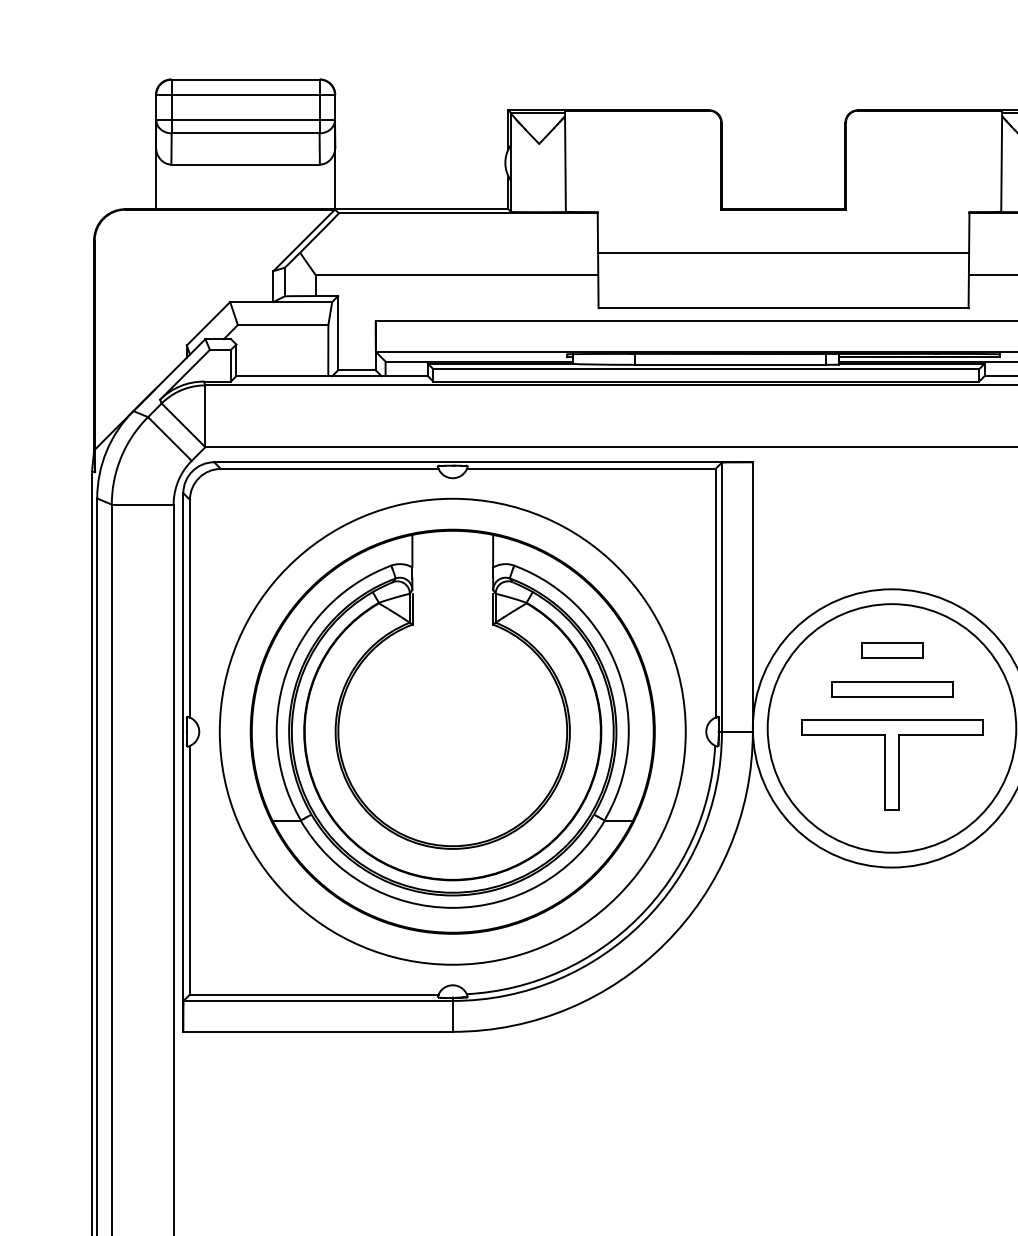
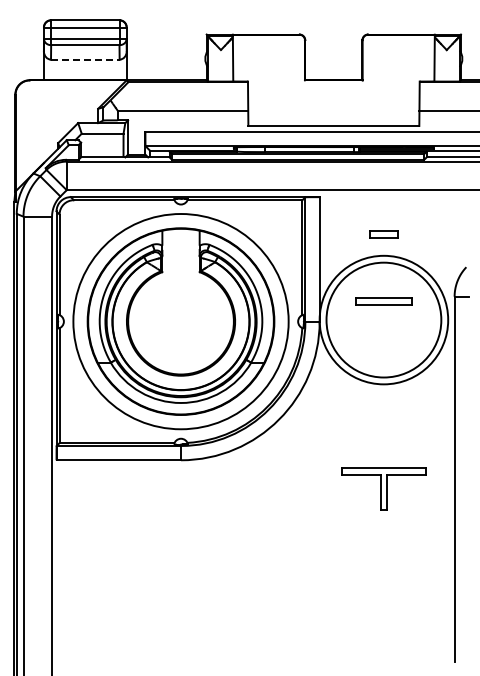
line: (246, 164) -> (85, 59), solid -> dashed
line: (782, 253) -> (333, 100), removed
part: (891, 651) -> (383, 234), moved
part: (891, 763) -> (383, 488), moved

